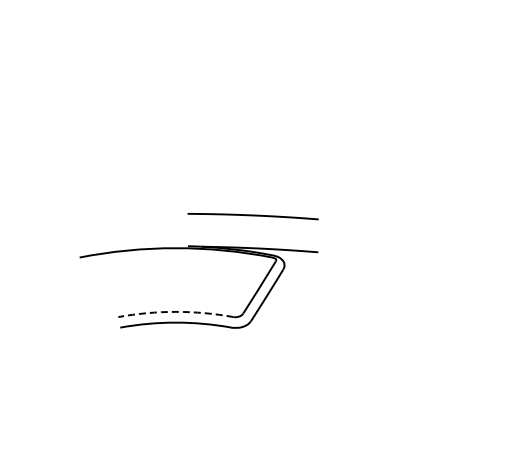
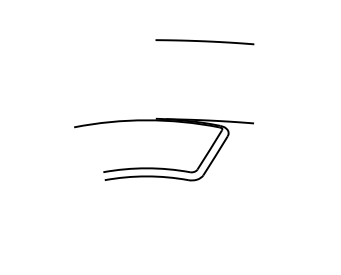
curve: (252, 216) -> (204, 42), moved
arc: (175, 311) -> (146, 168), dashed -> solid

